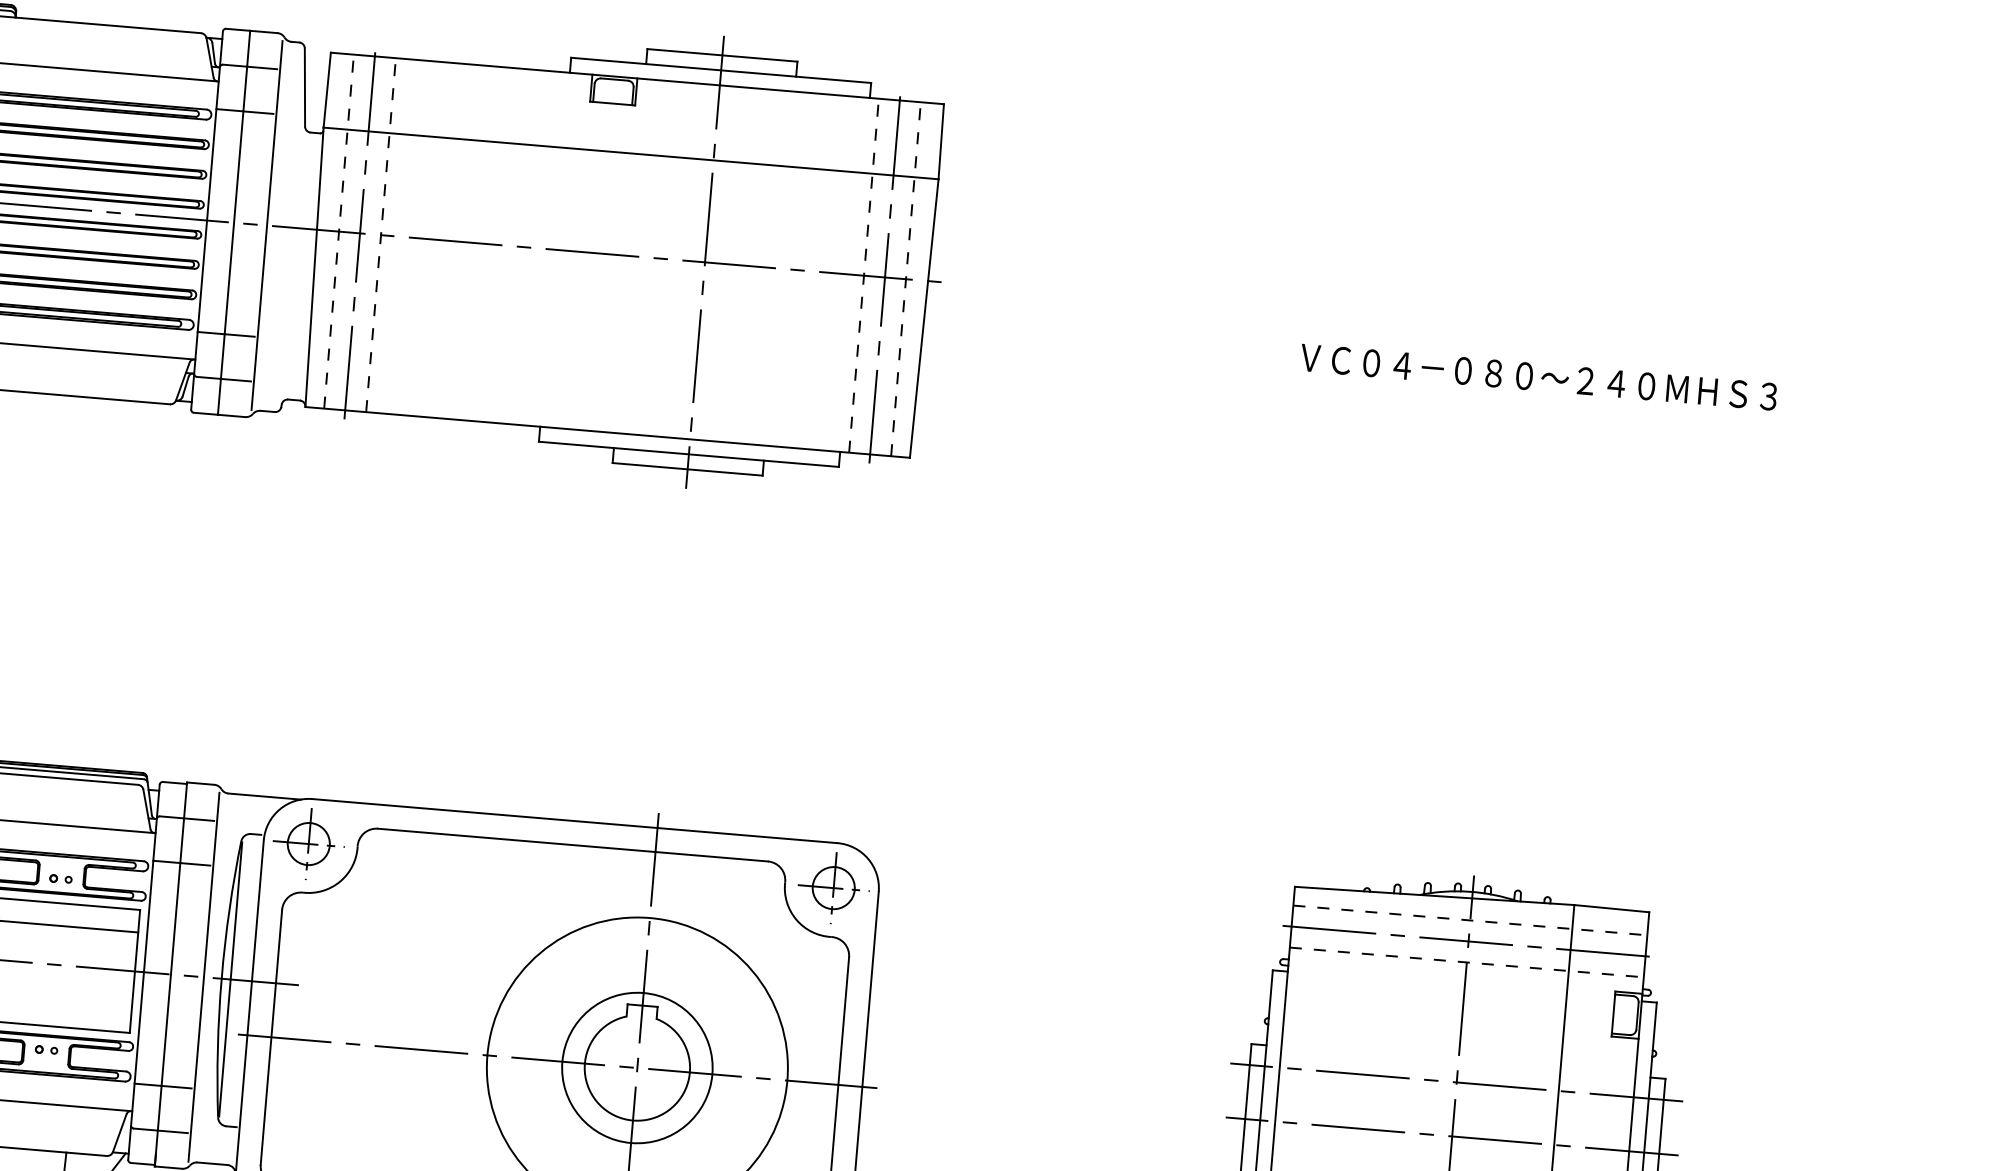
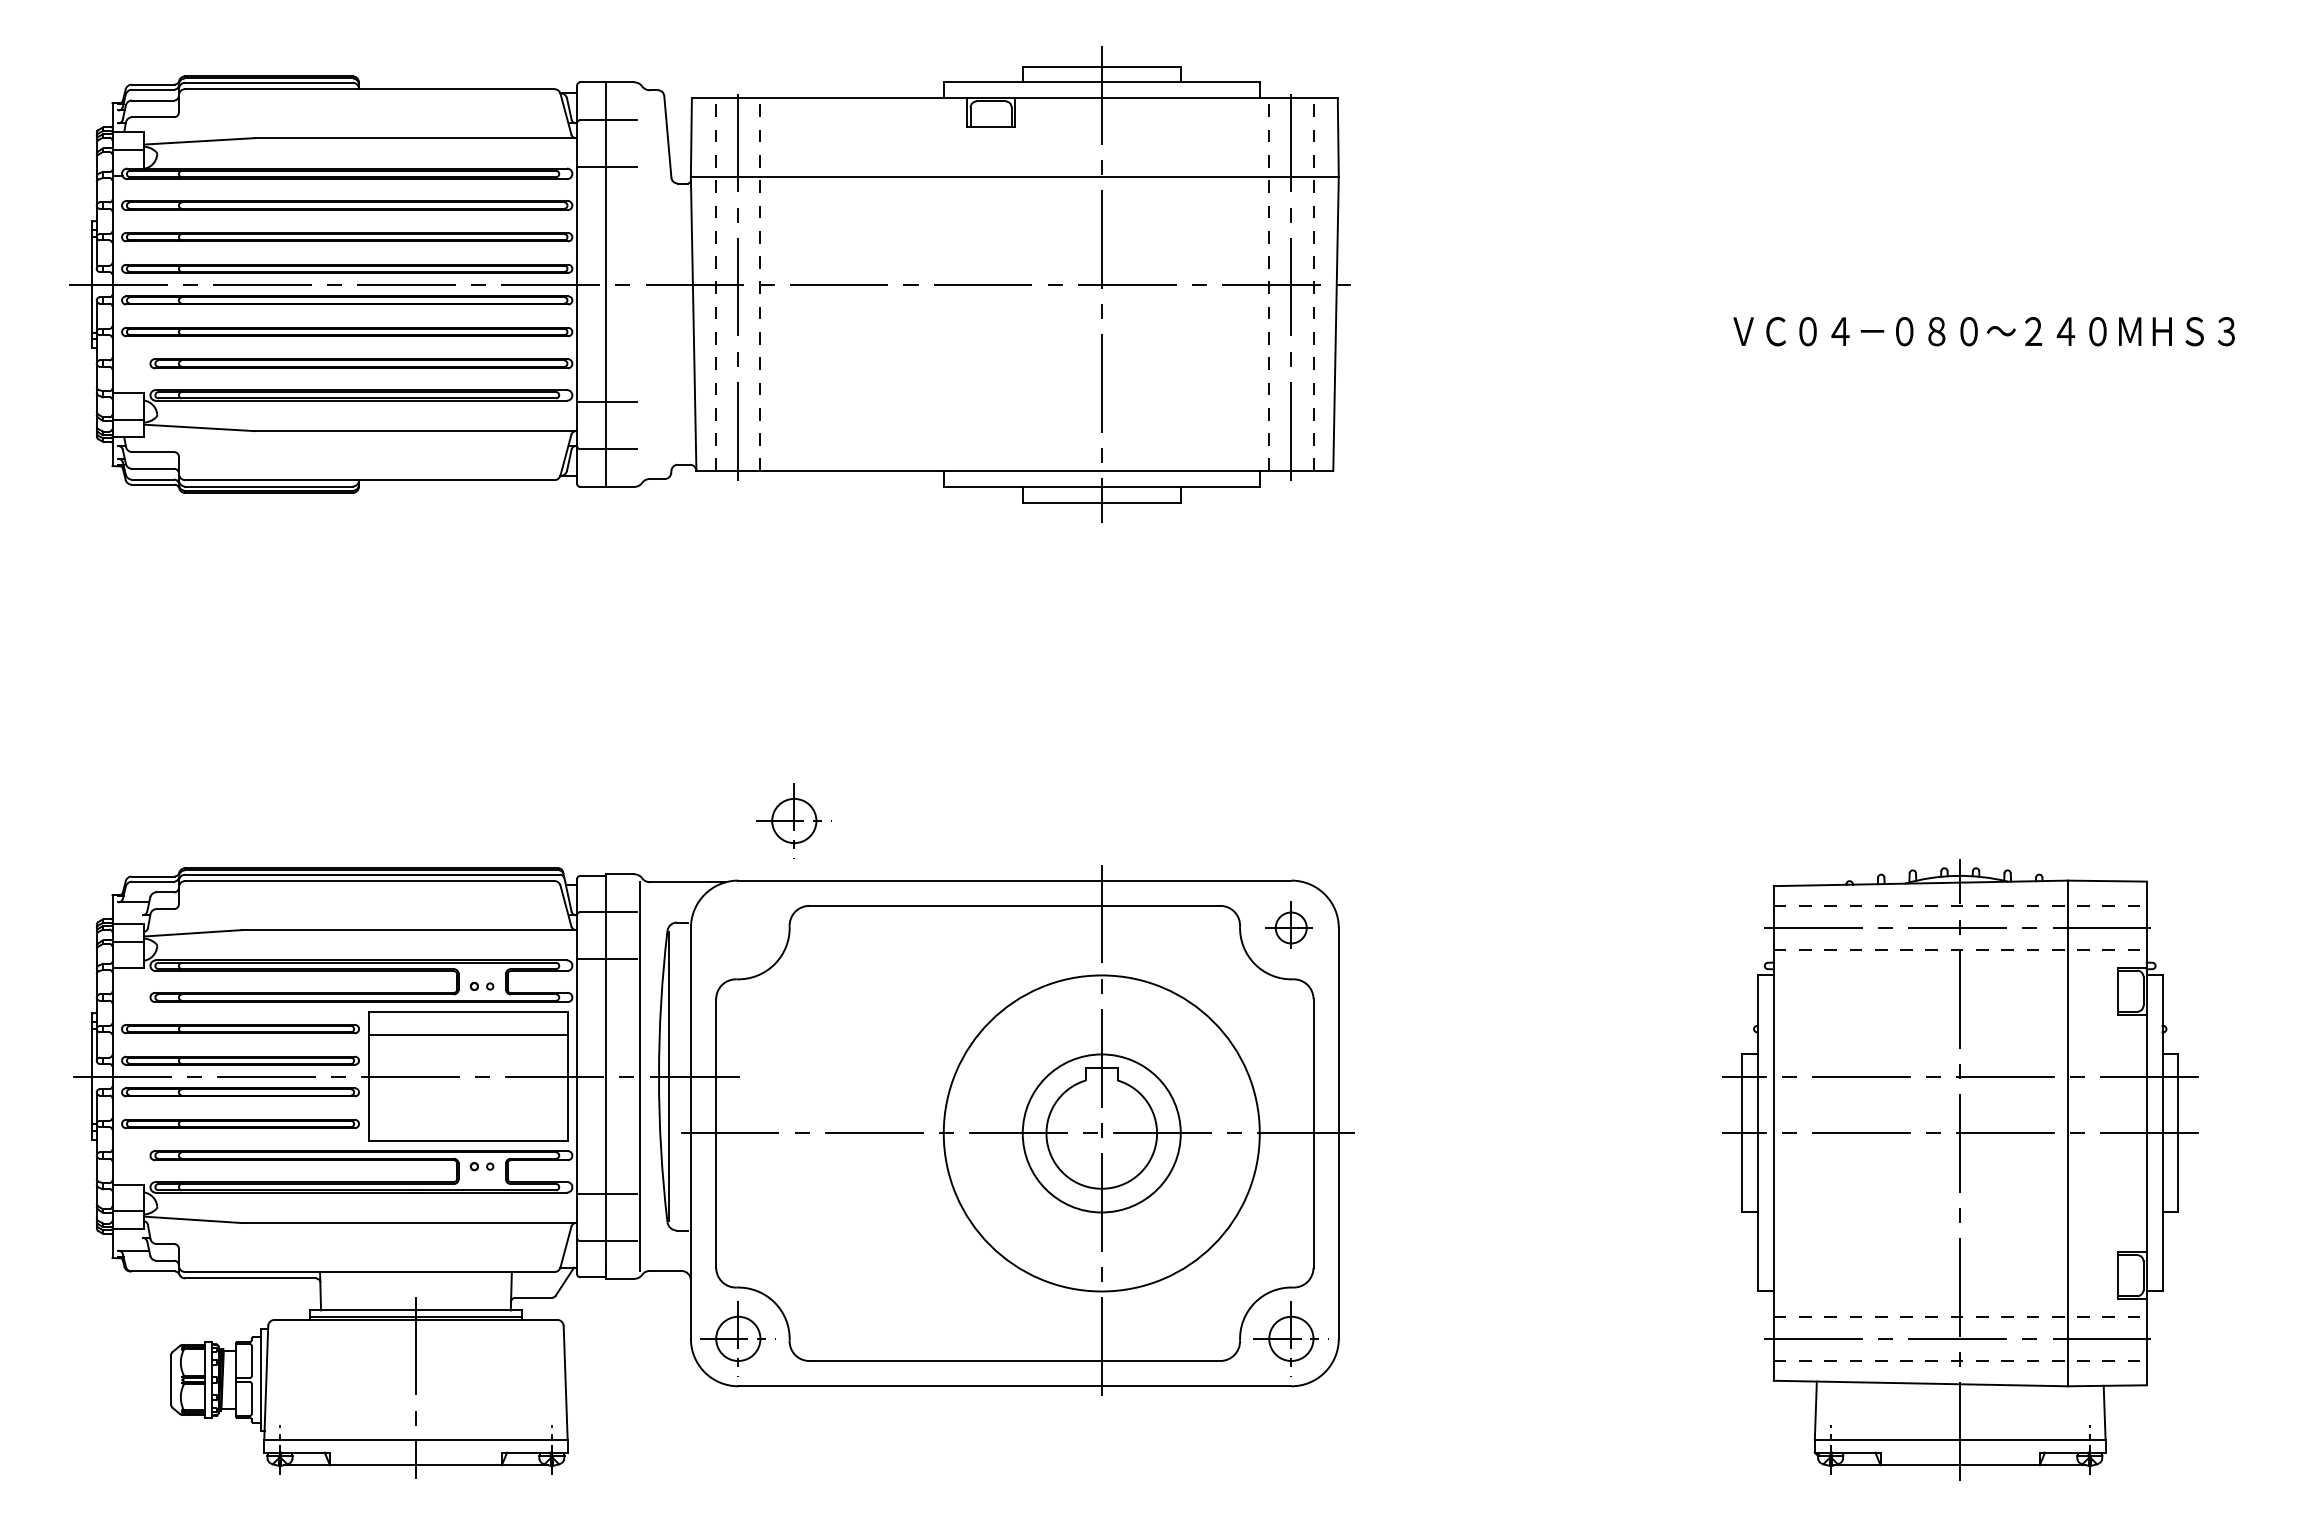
line: (267, 225) -> (640, 284), removed
part: (308, 843) -> (793, 820), moved
part: (832, 887) -> (1290, 927), size x0.7

